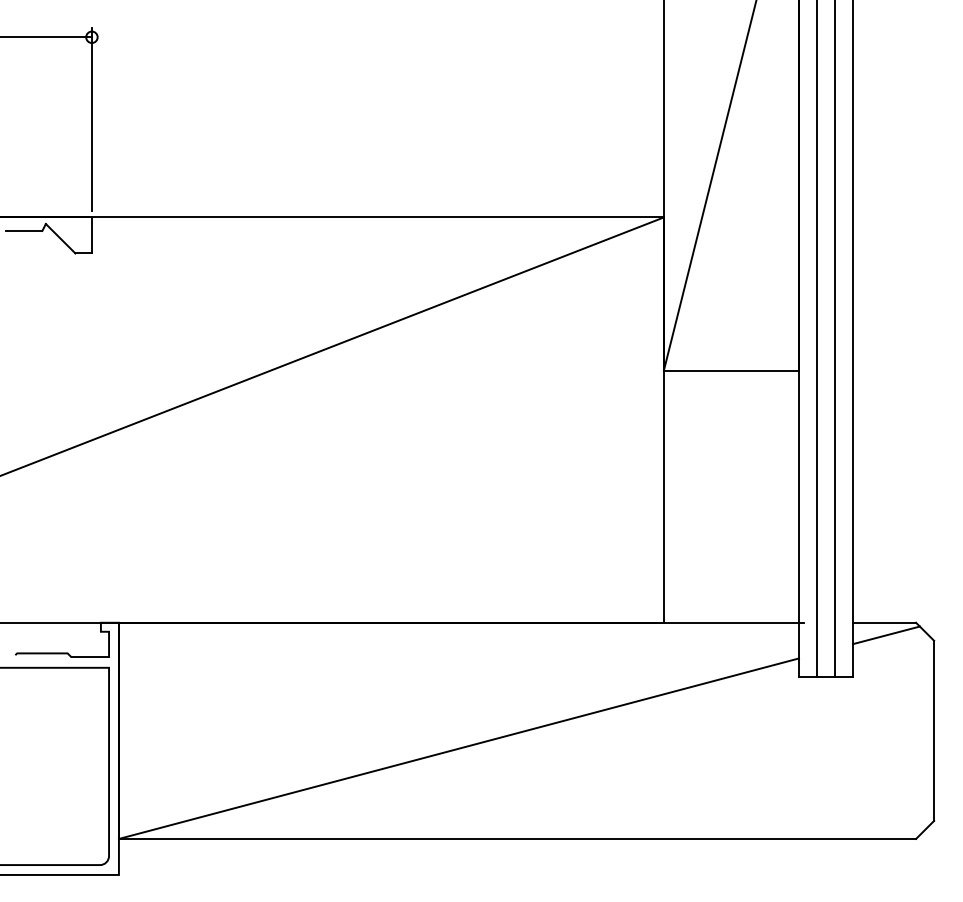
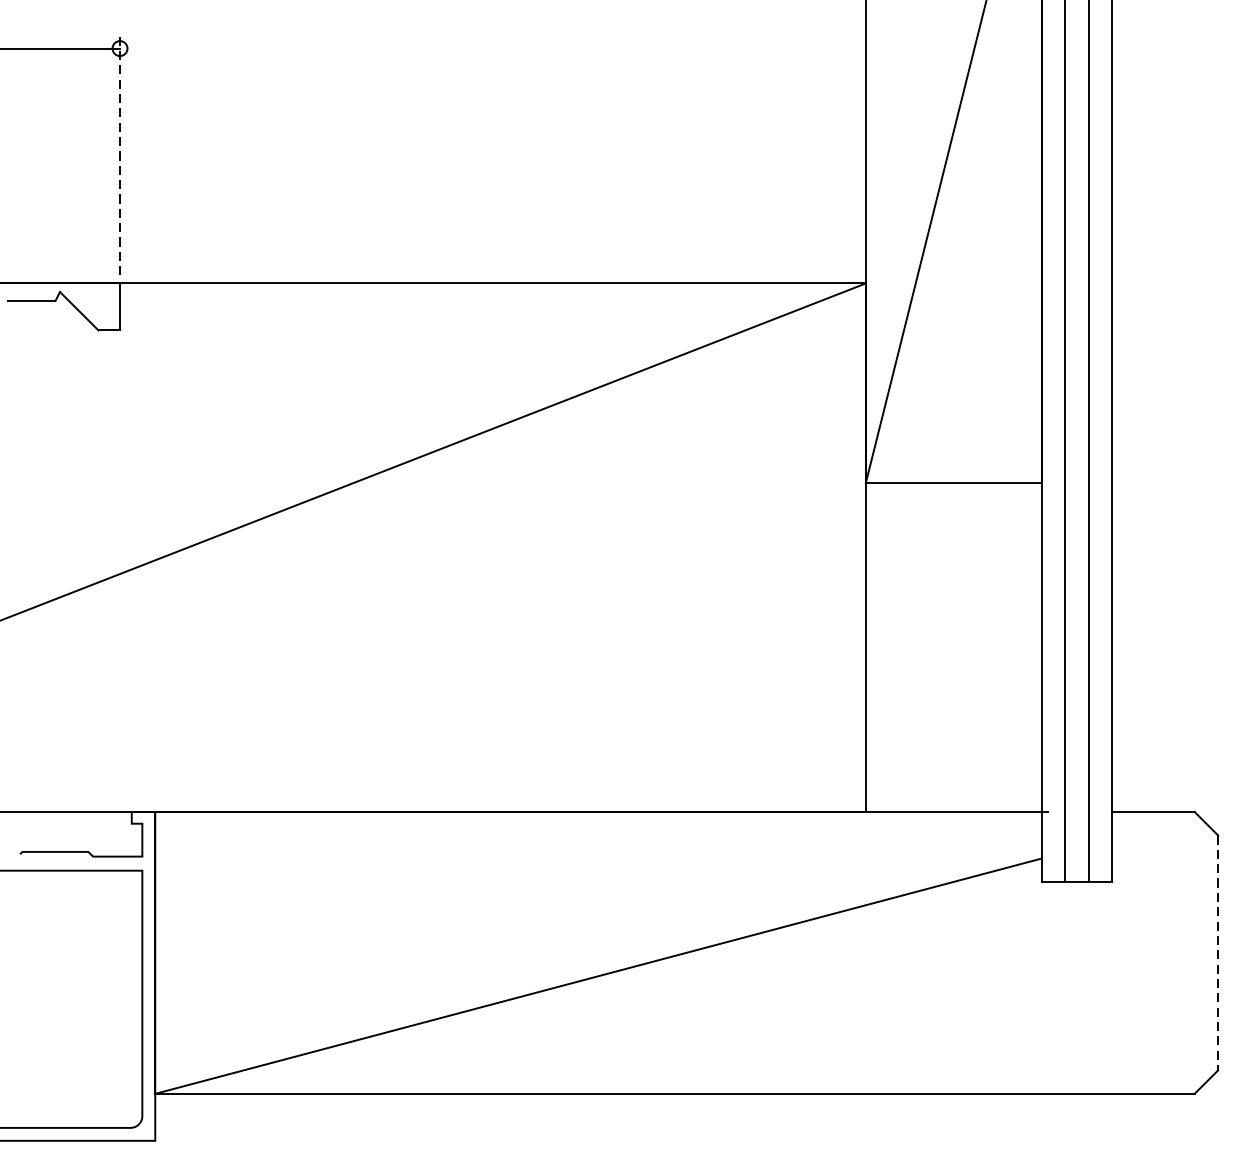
line: (91, 119) -> (119, 155), solid -> dashed
line: (886, 635) -> (1156, 828), removed
line: (934, 731) -> (1218, 953), solid -> dashed

